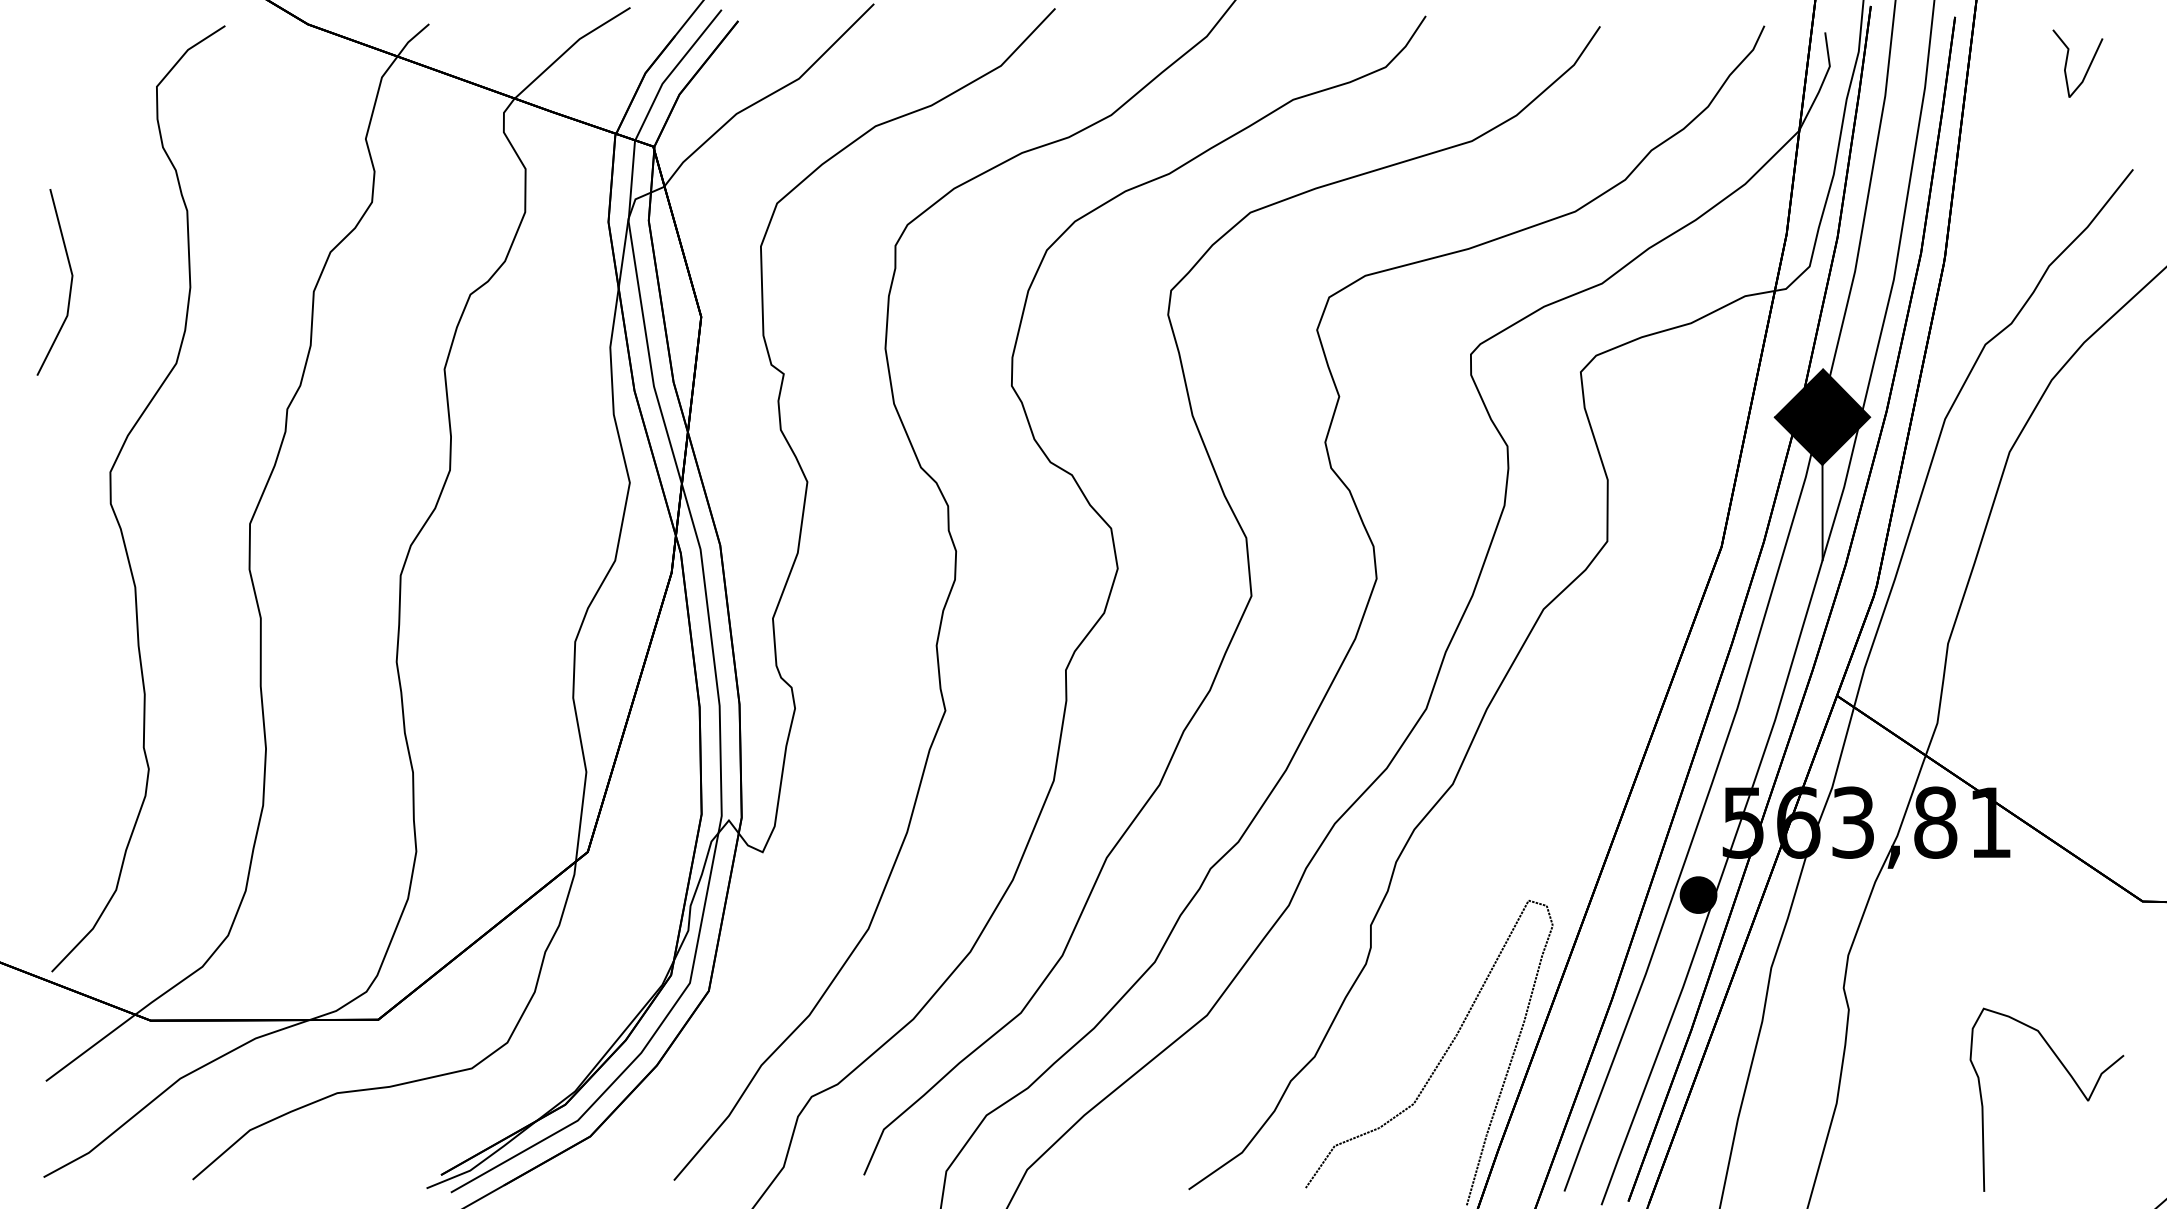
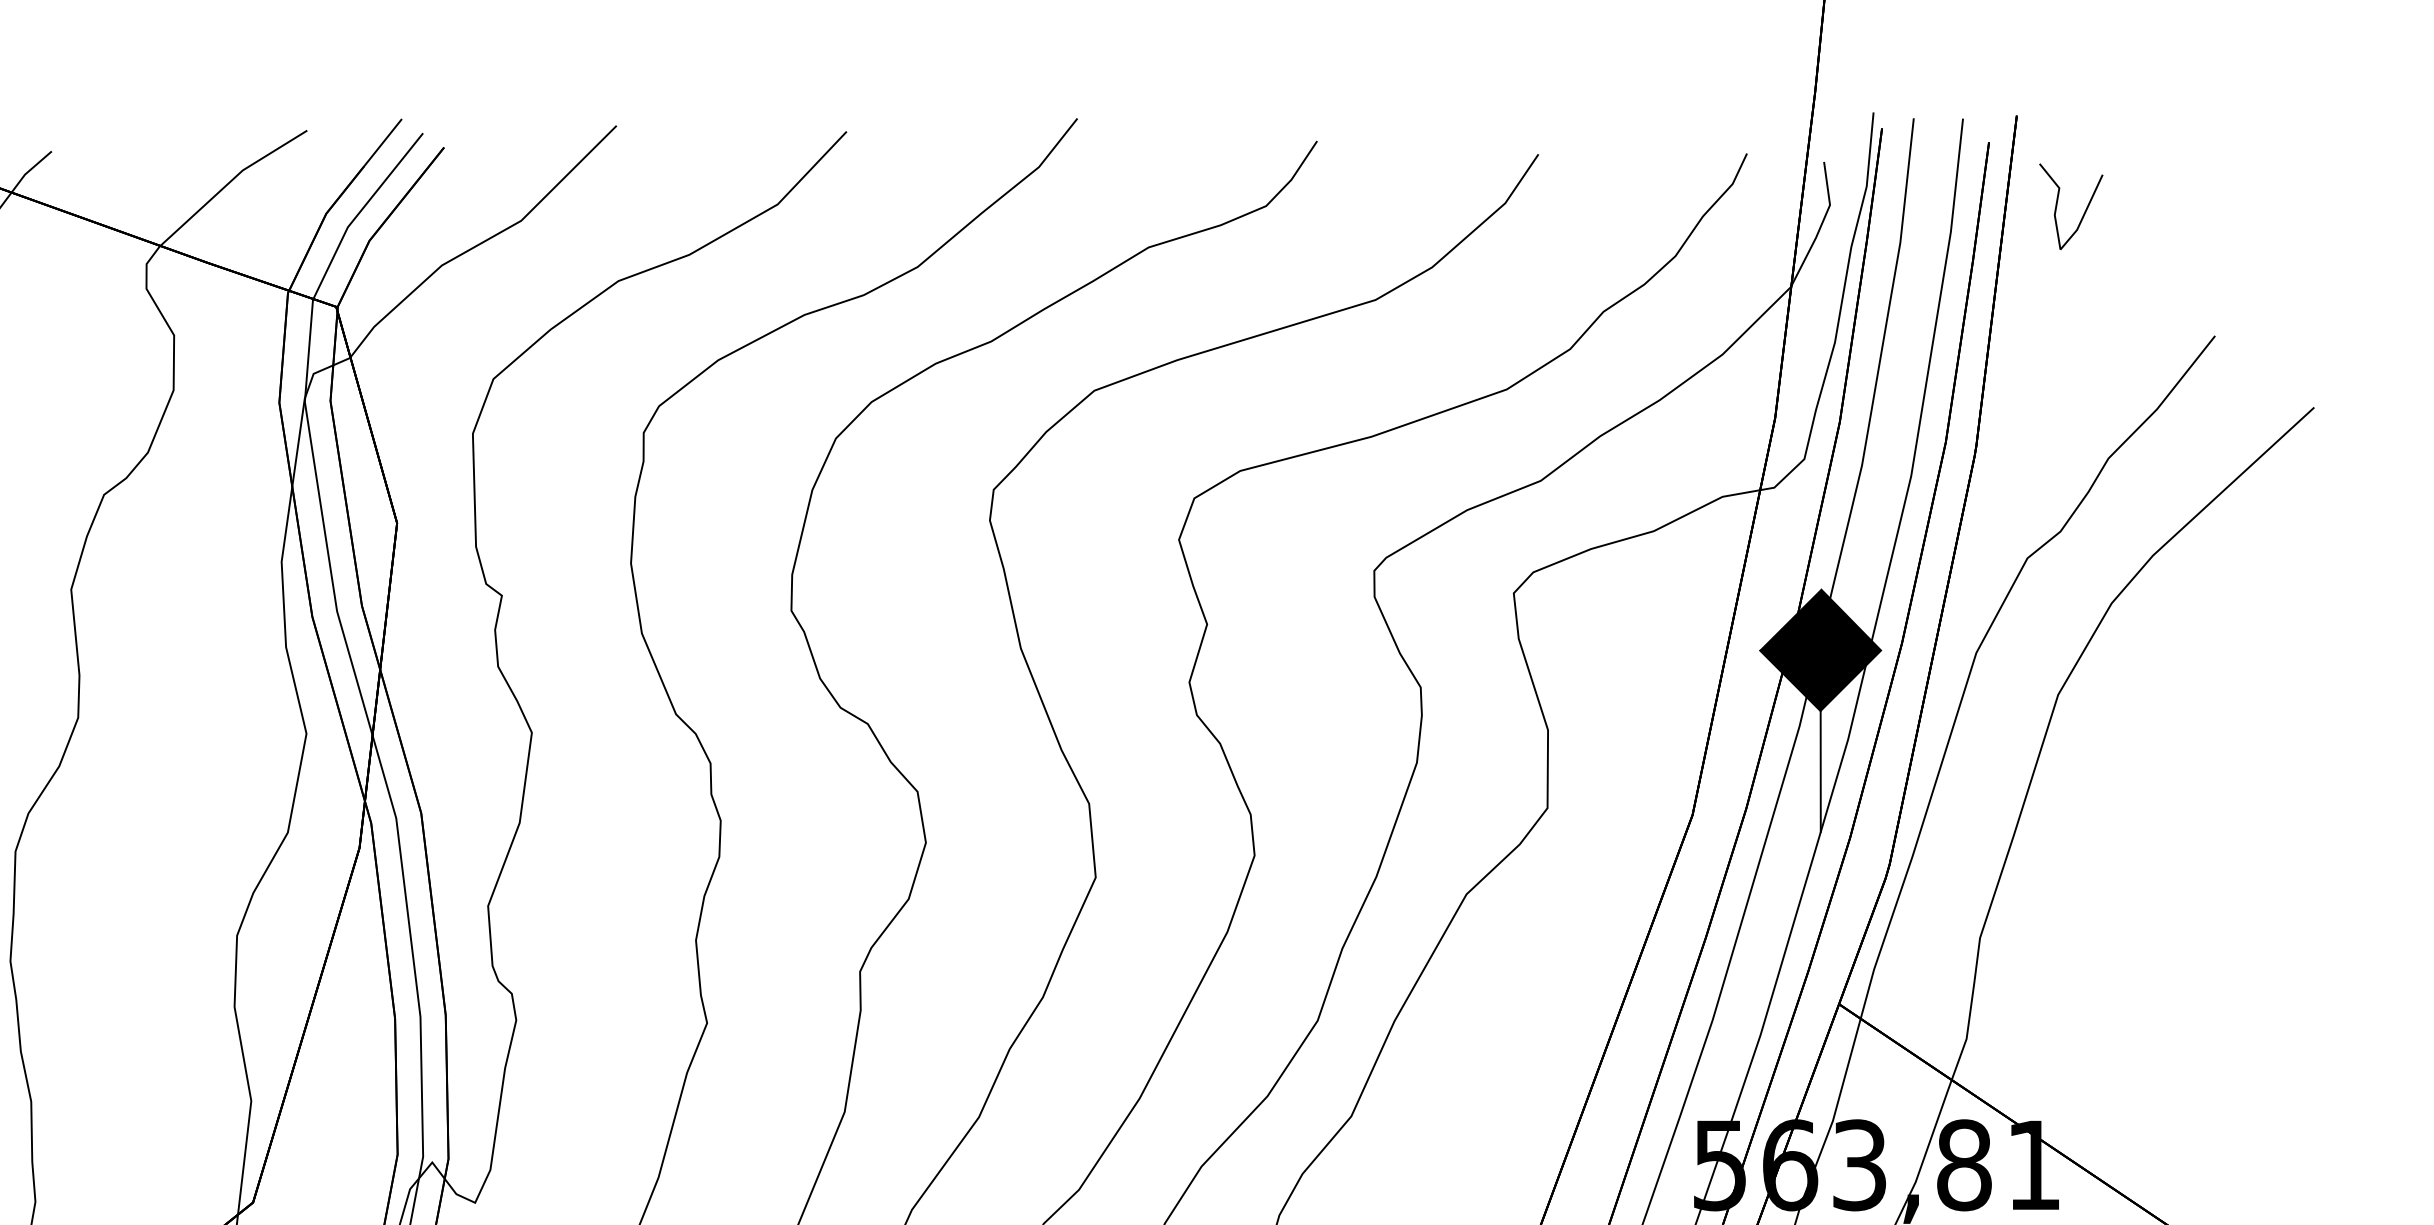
curve: (2067, 62) -> (2058, 205), moved

